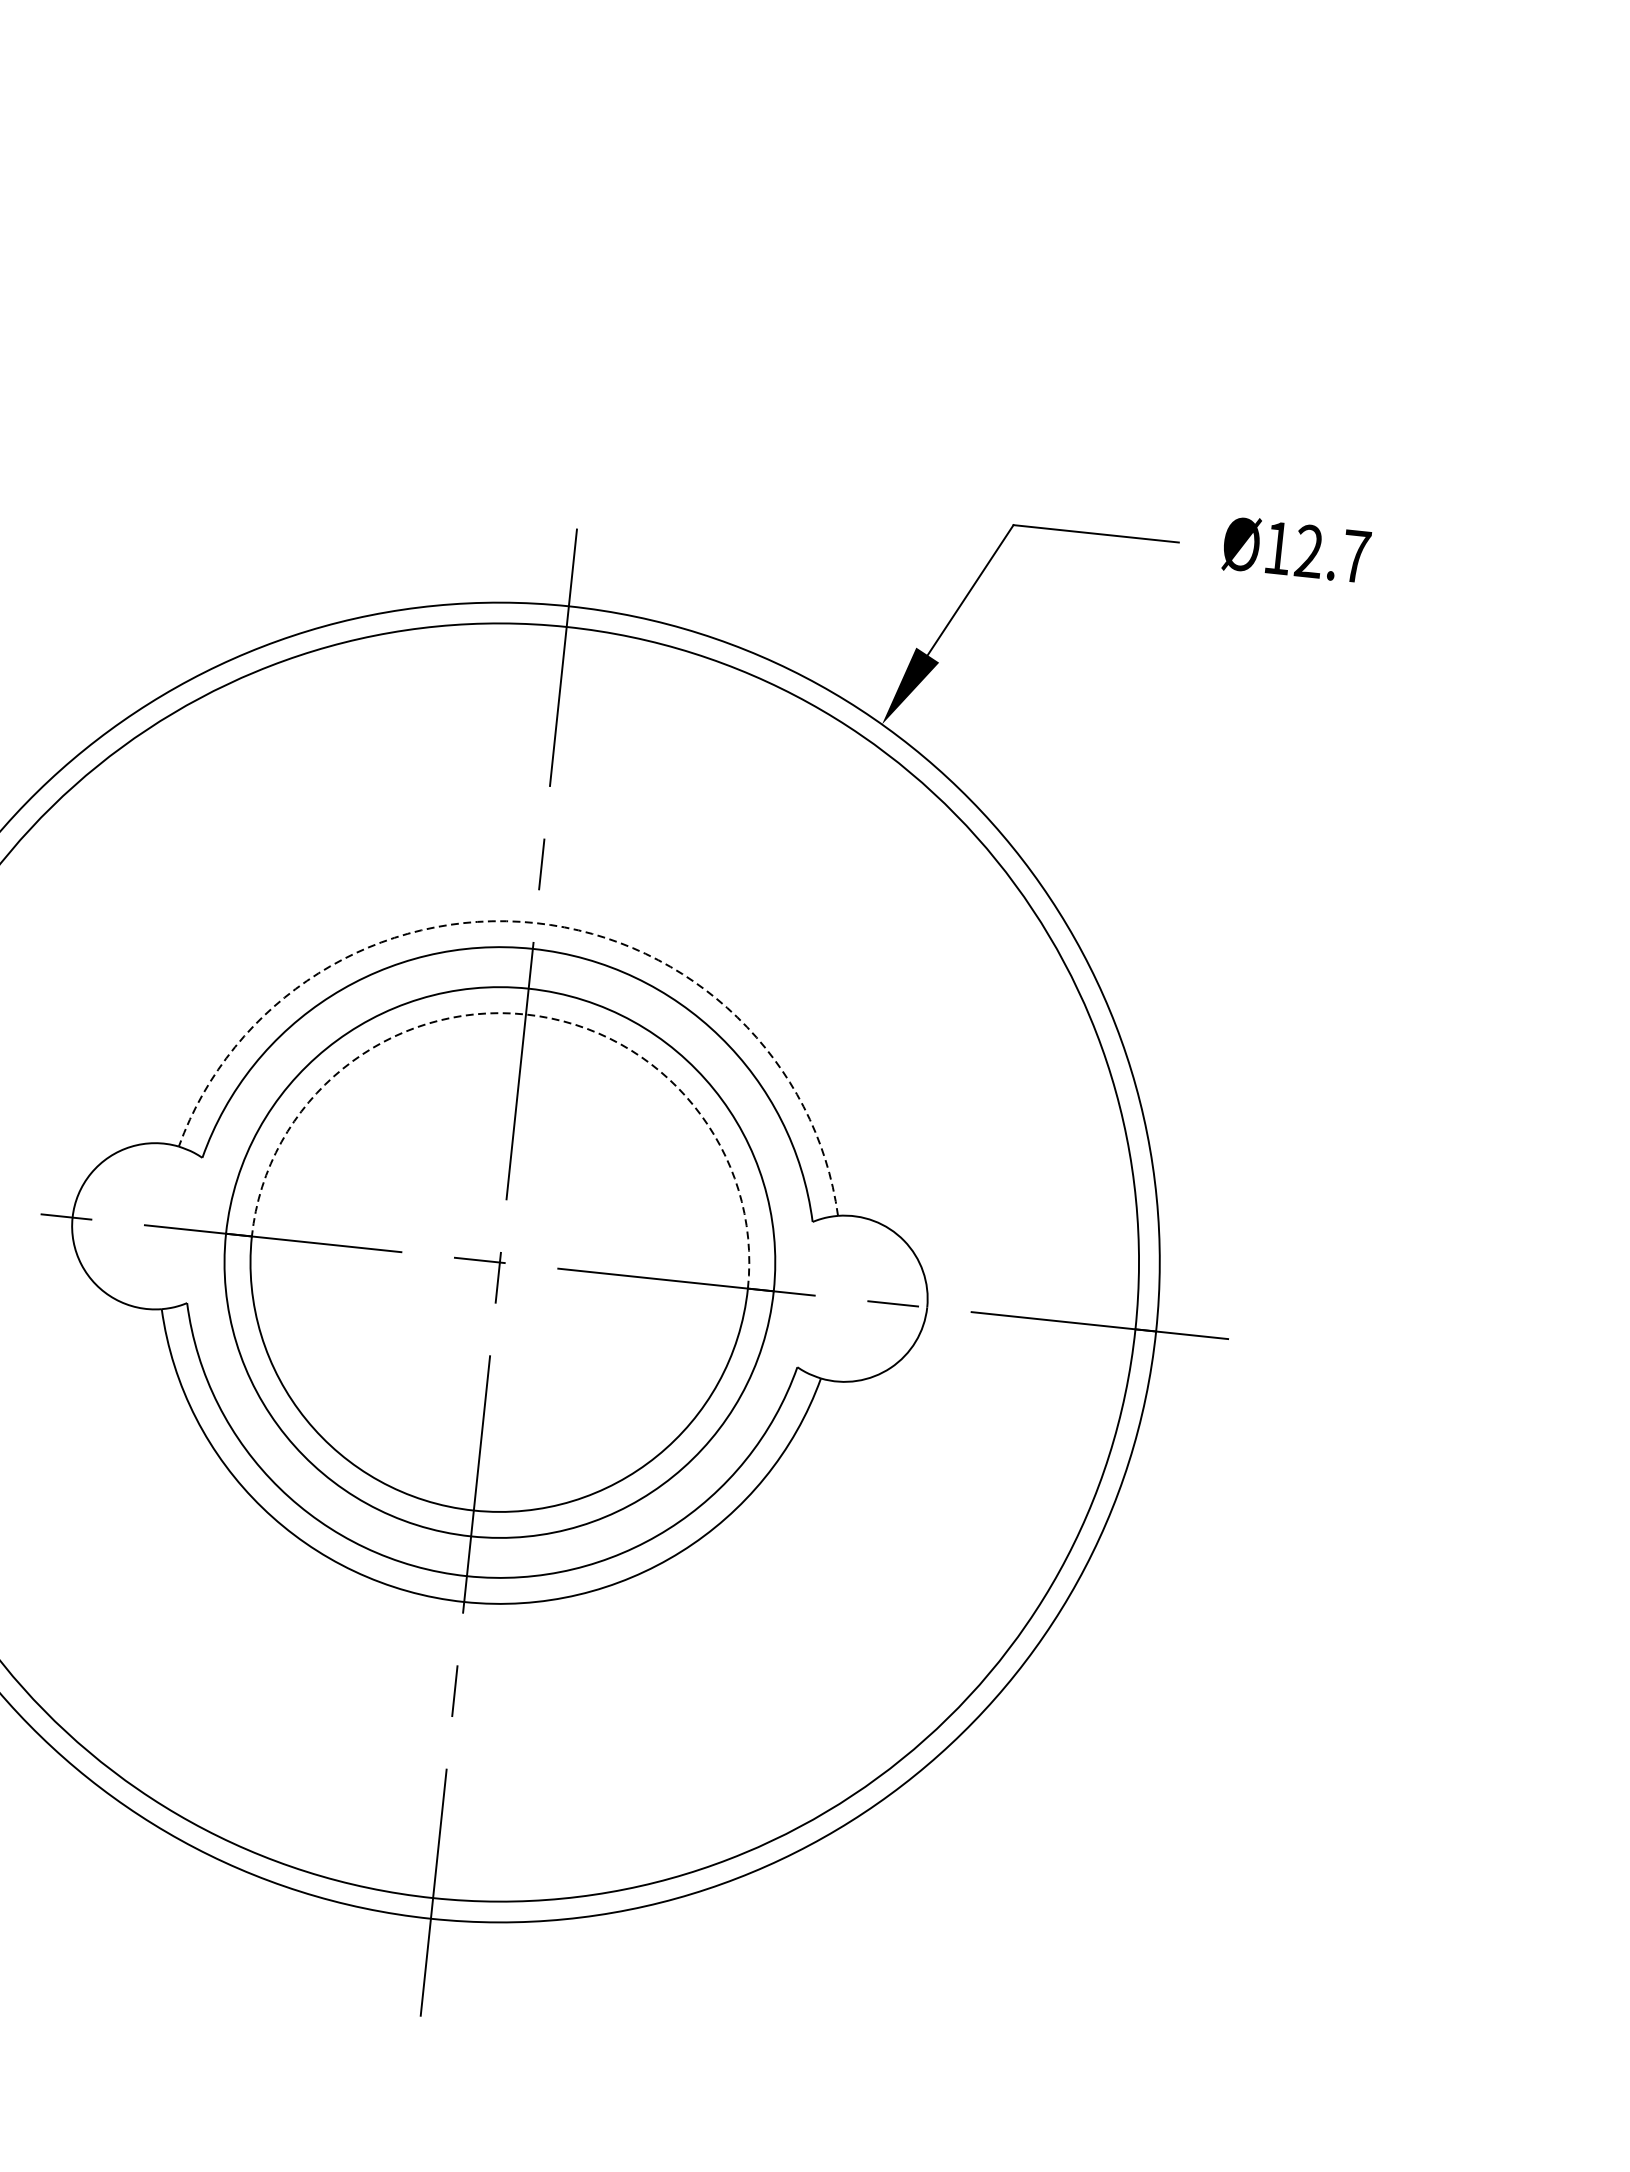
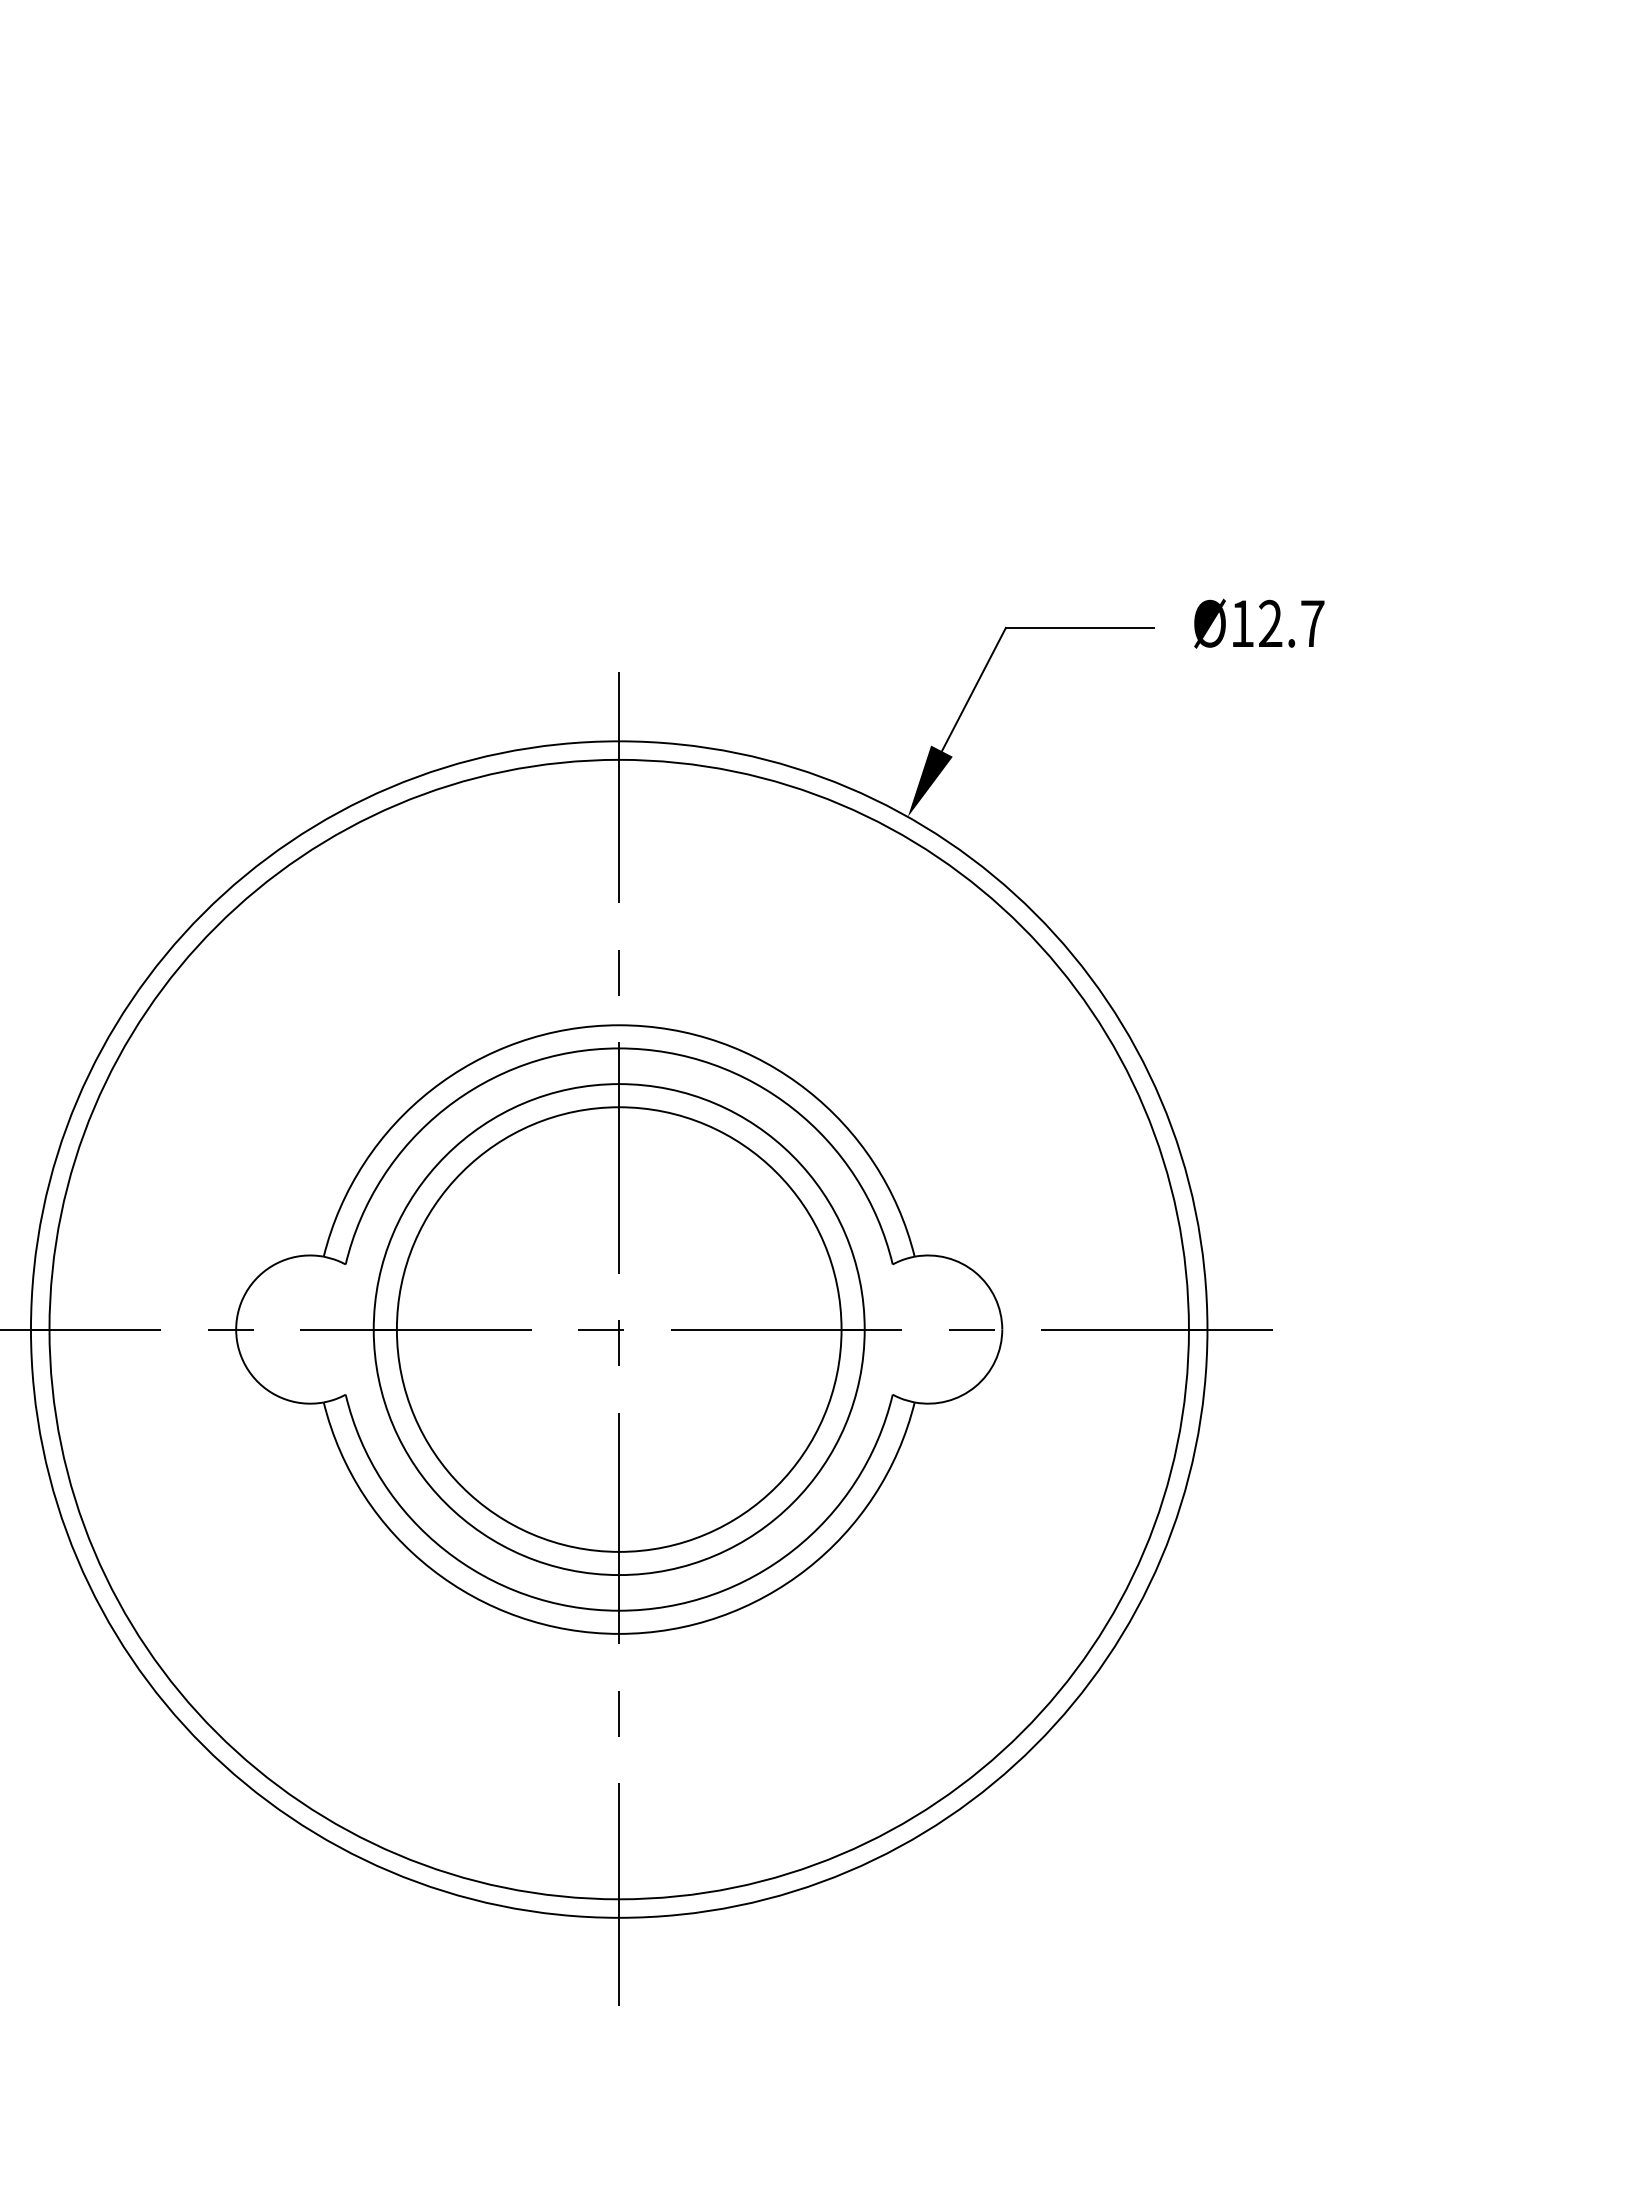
arc: (535, 923) -> (619, 1025), dashed -> solid
arc: (526, 1014) -> (619, 1107), dashed -> solid

